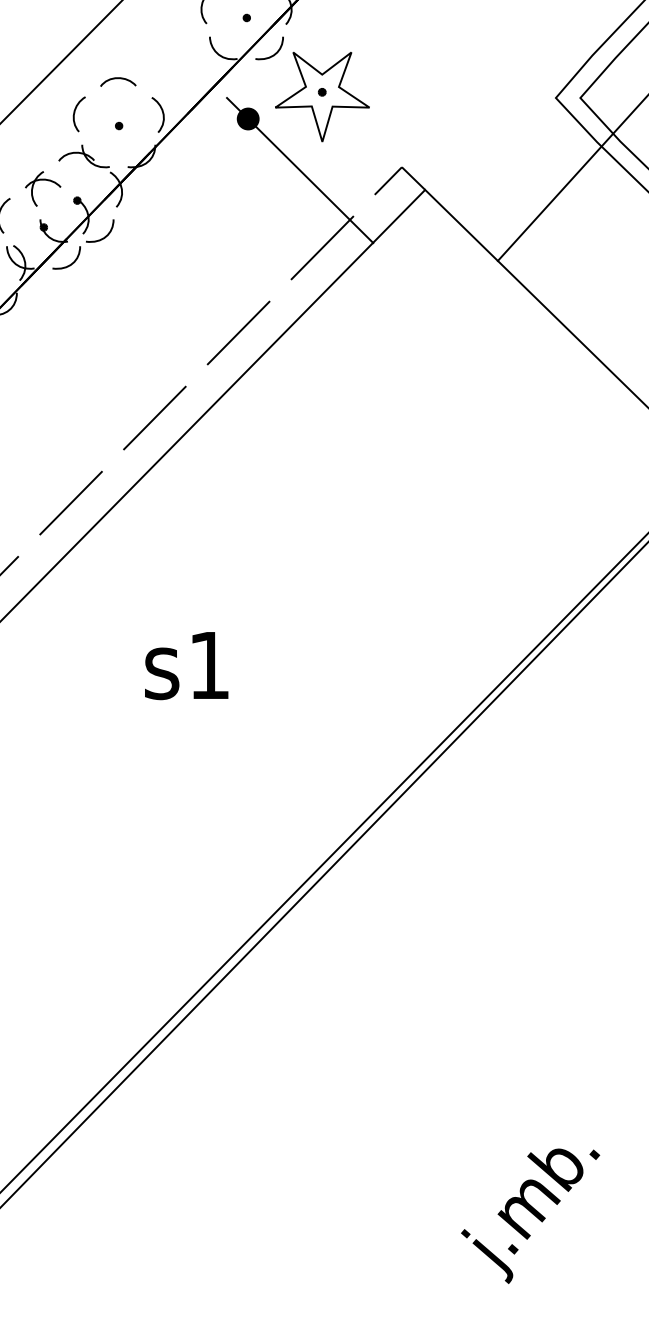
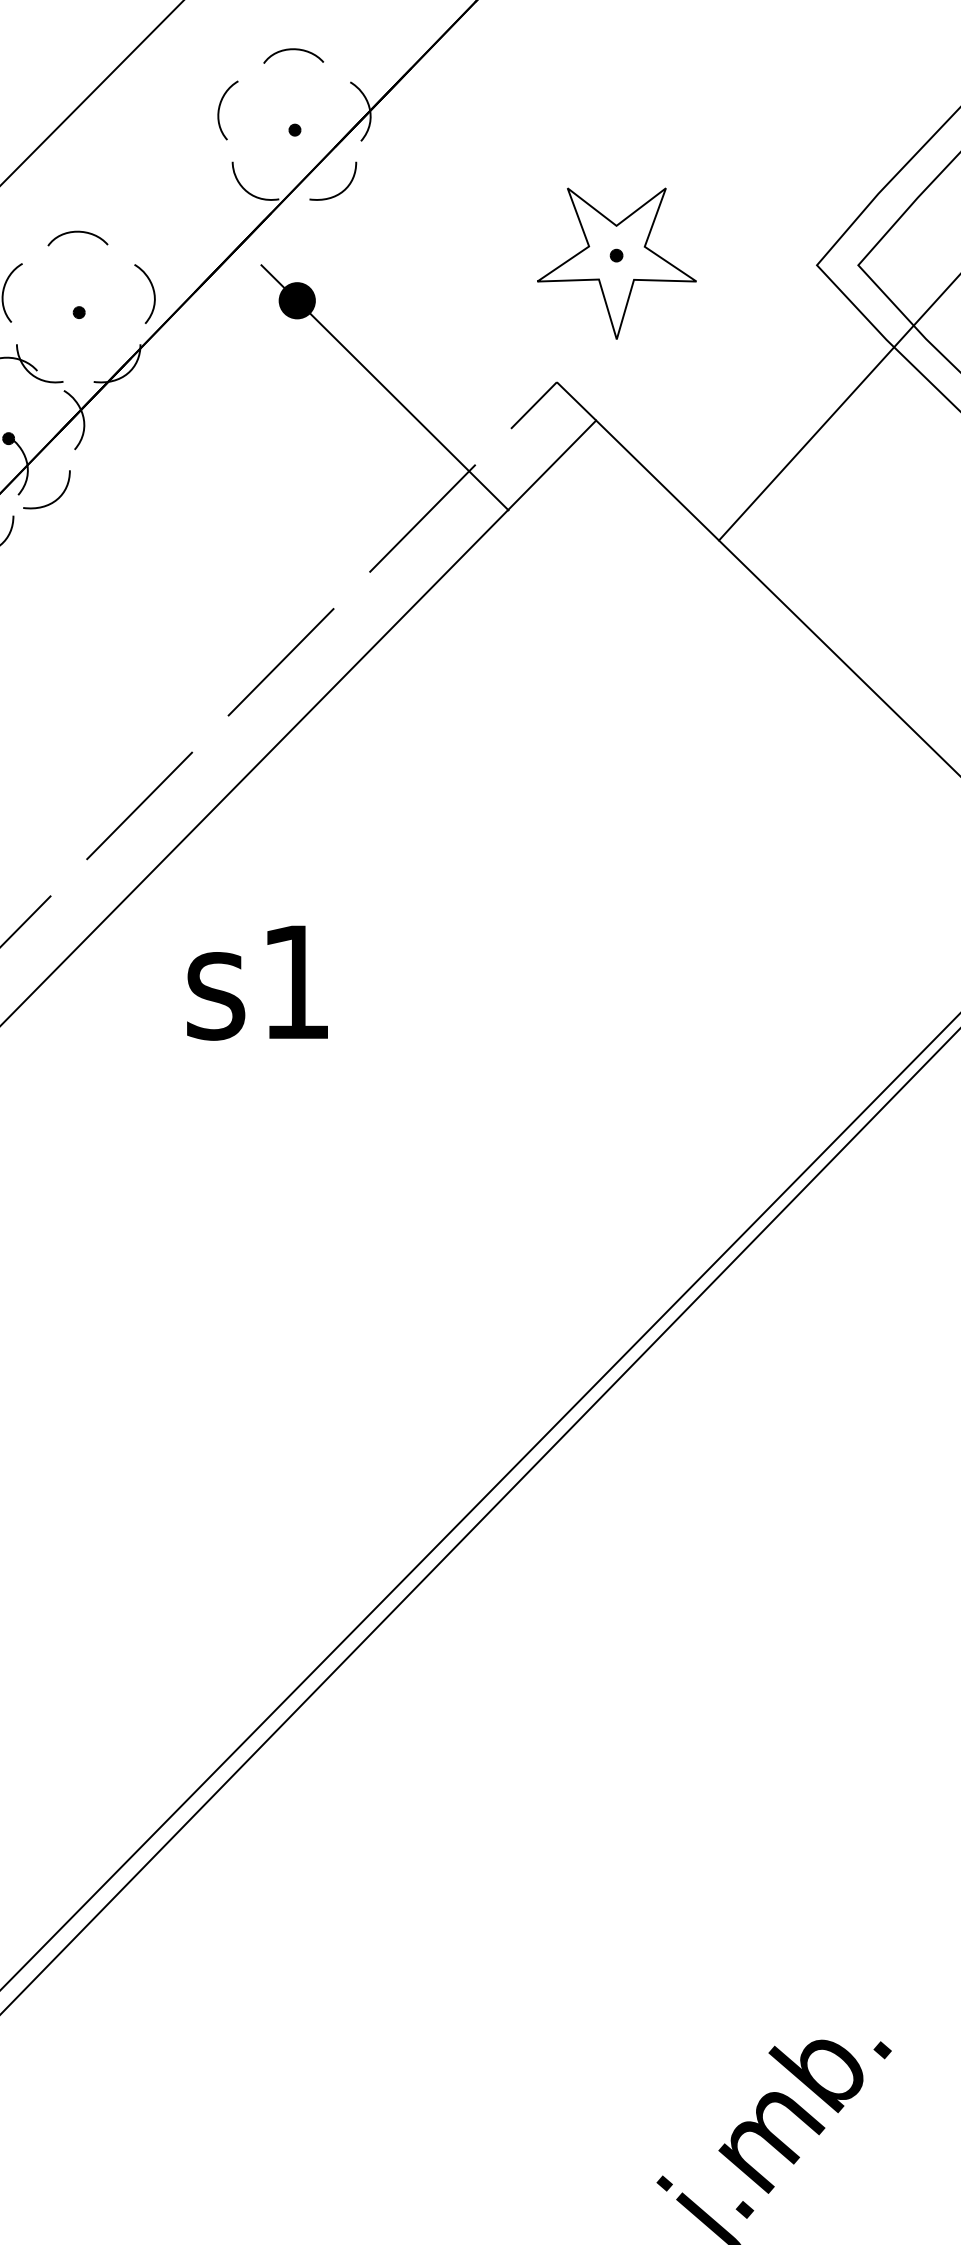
part: (322, 96) -> (616, 262), moved
text: (186, 666) -> (257, 983), moved

